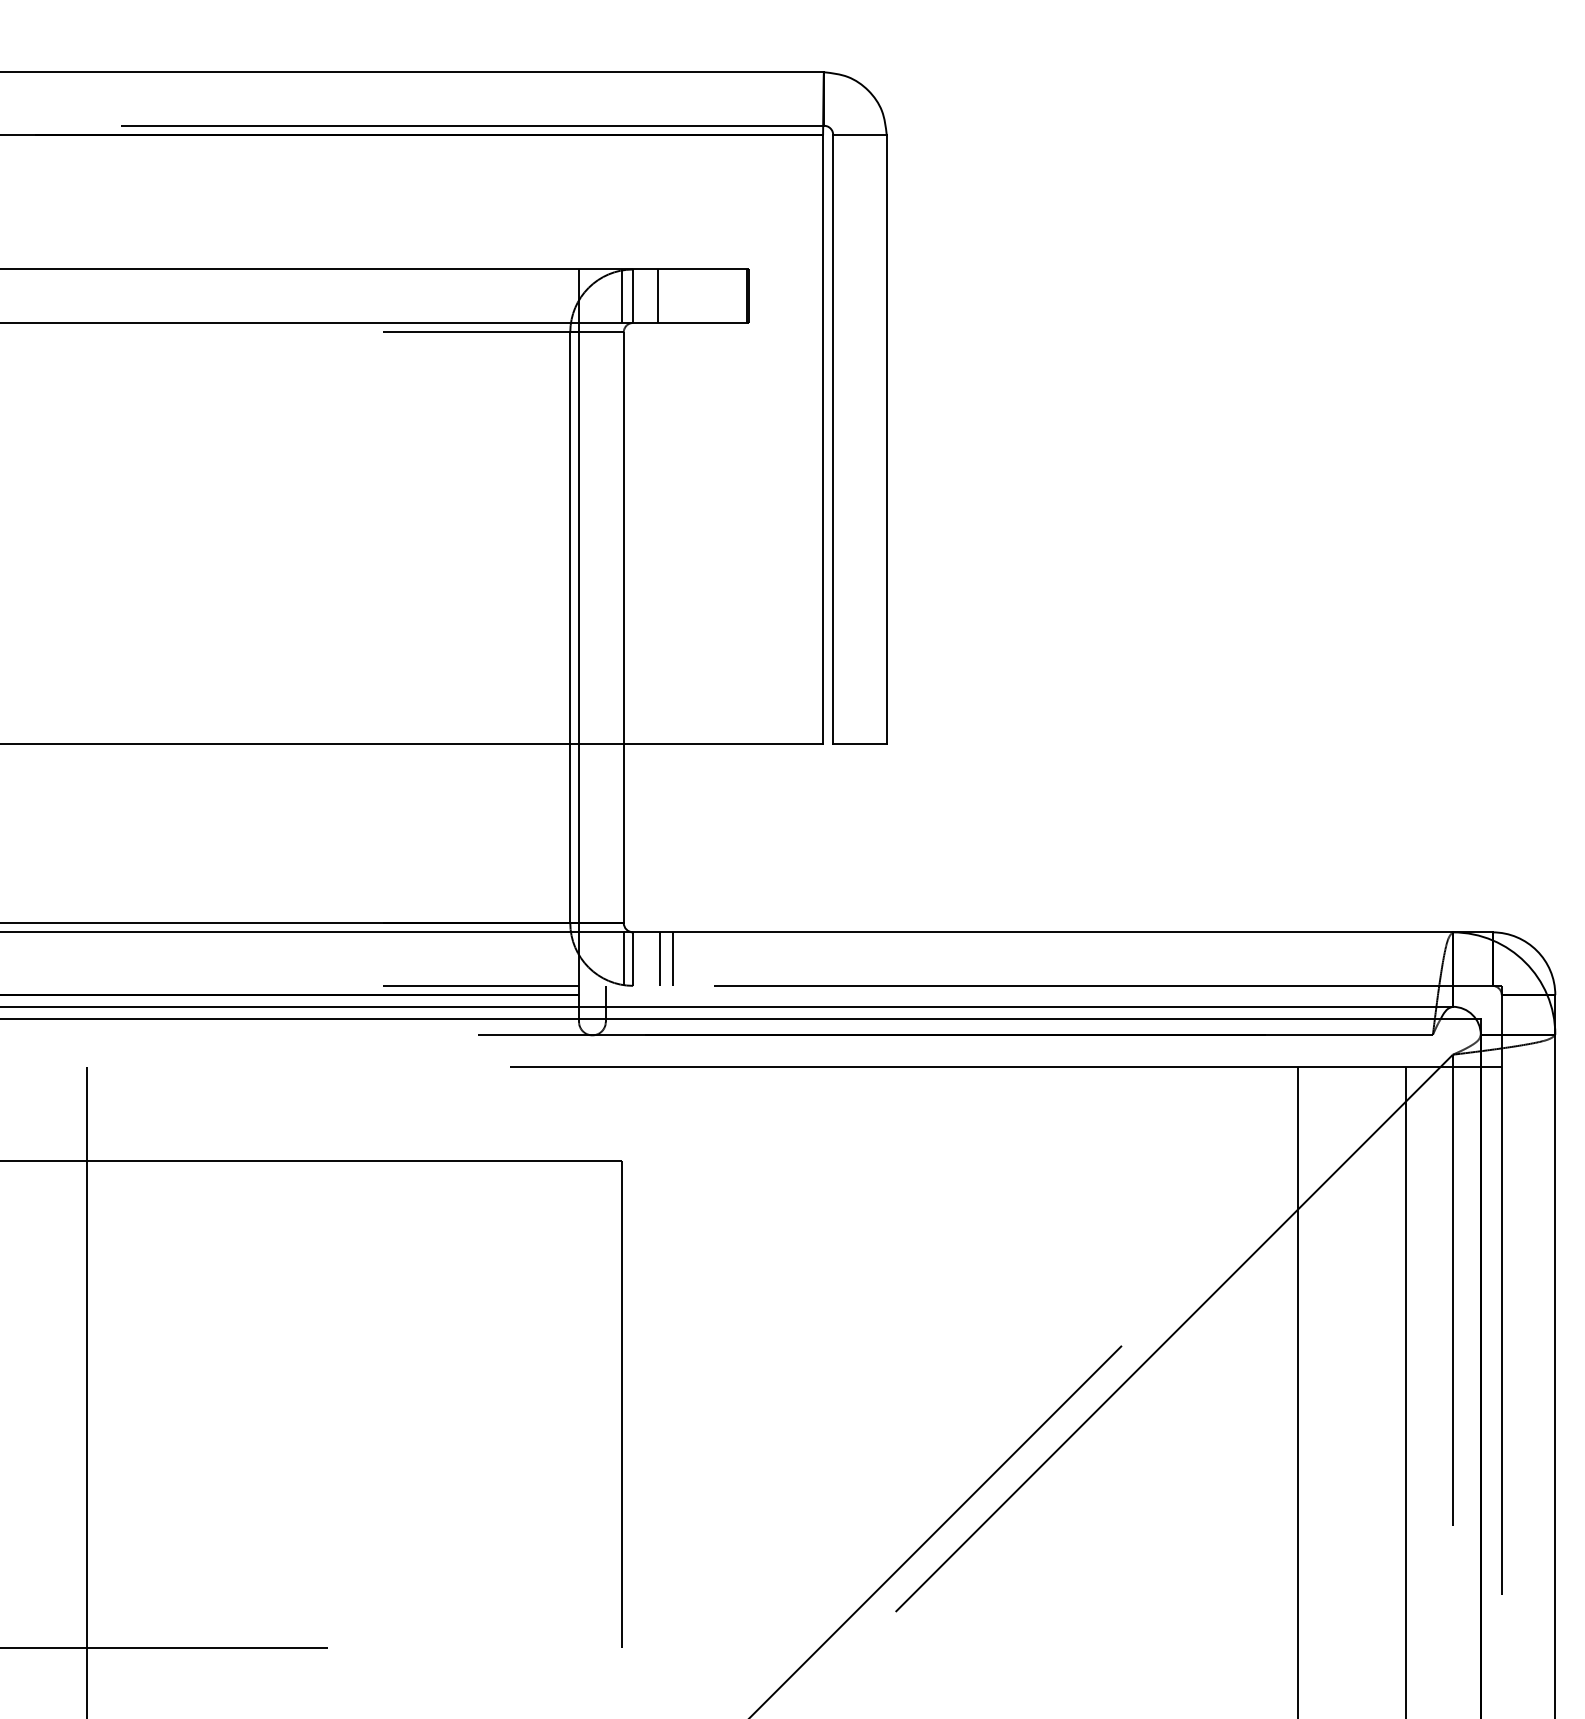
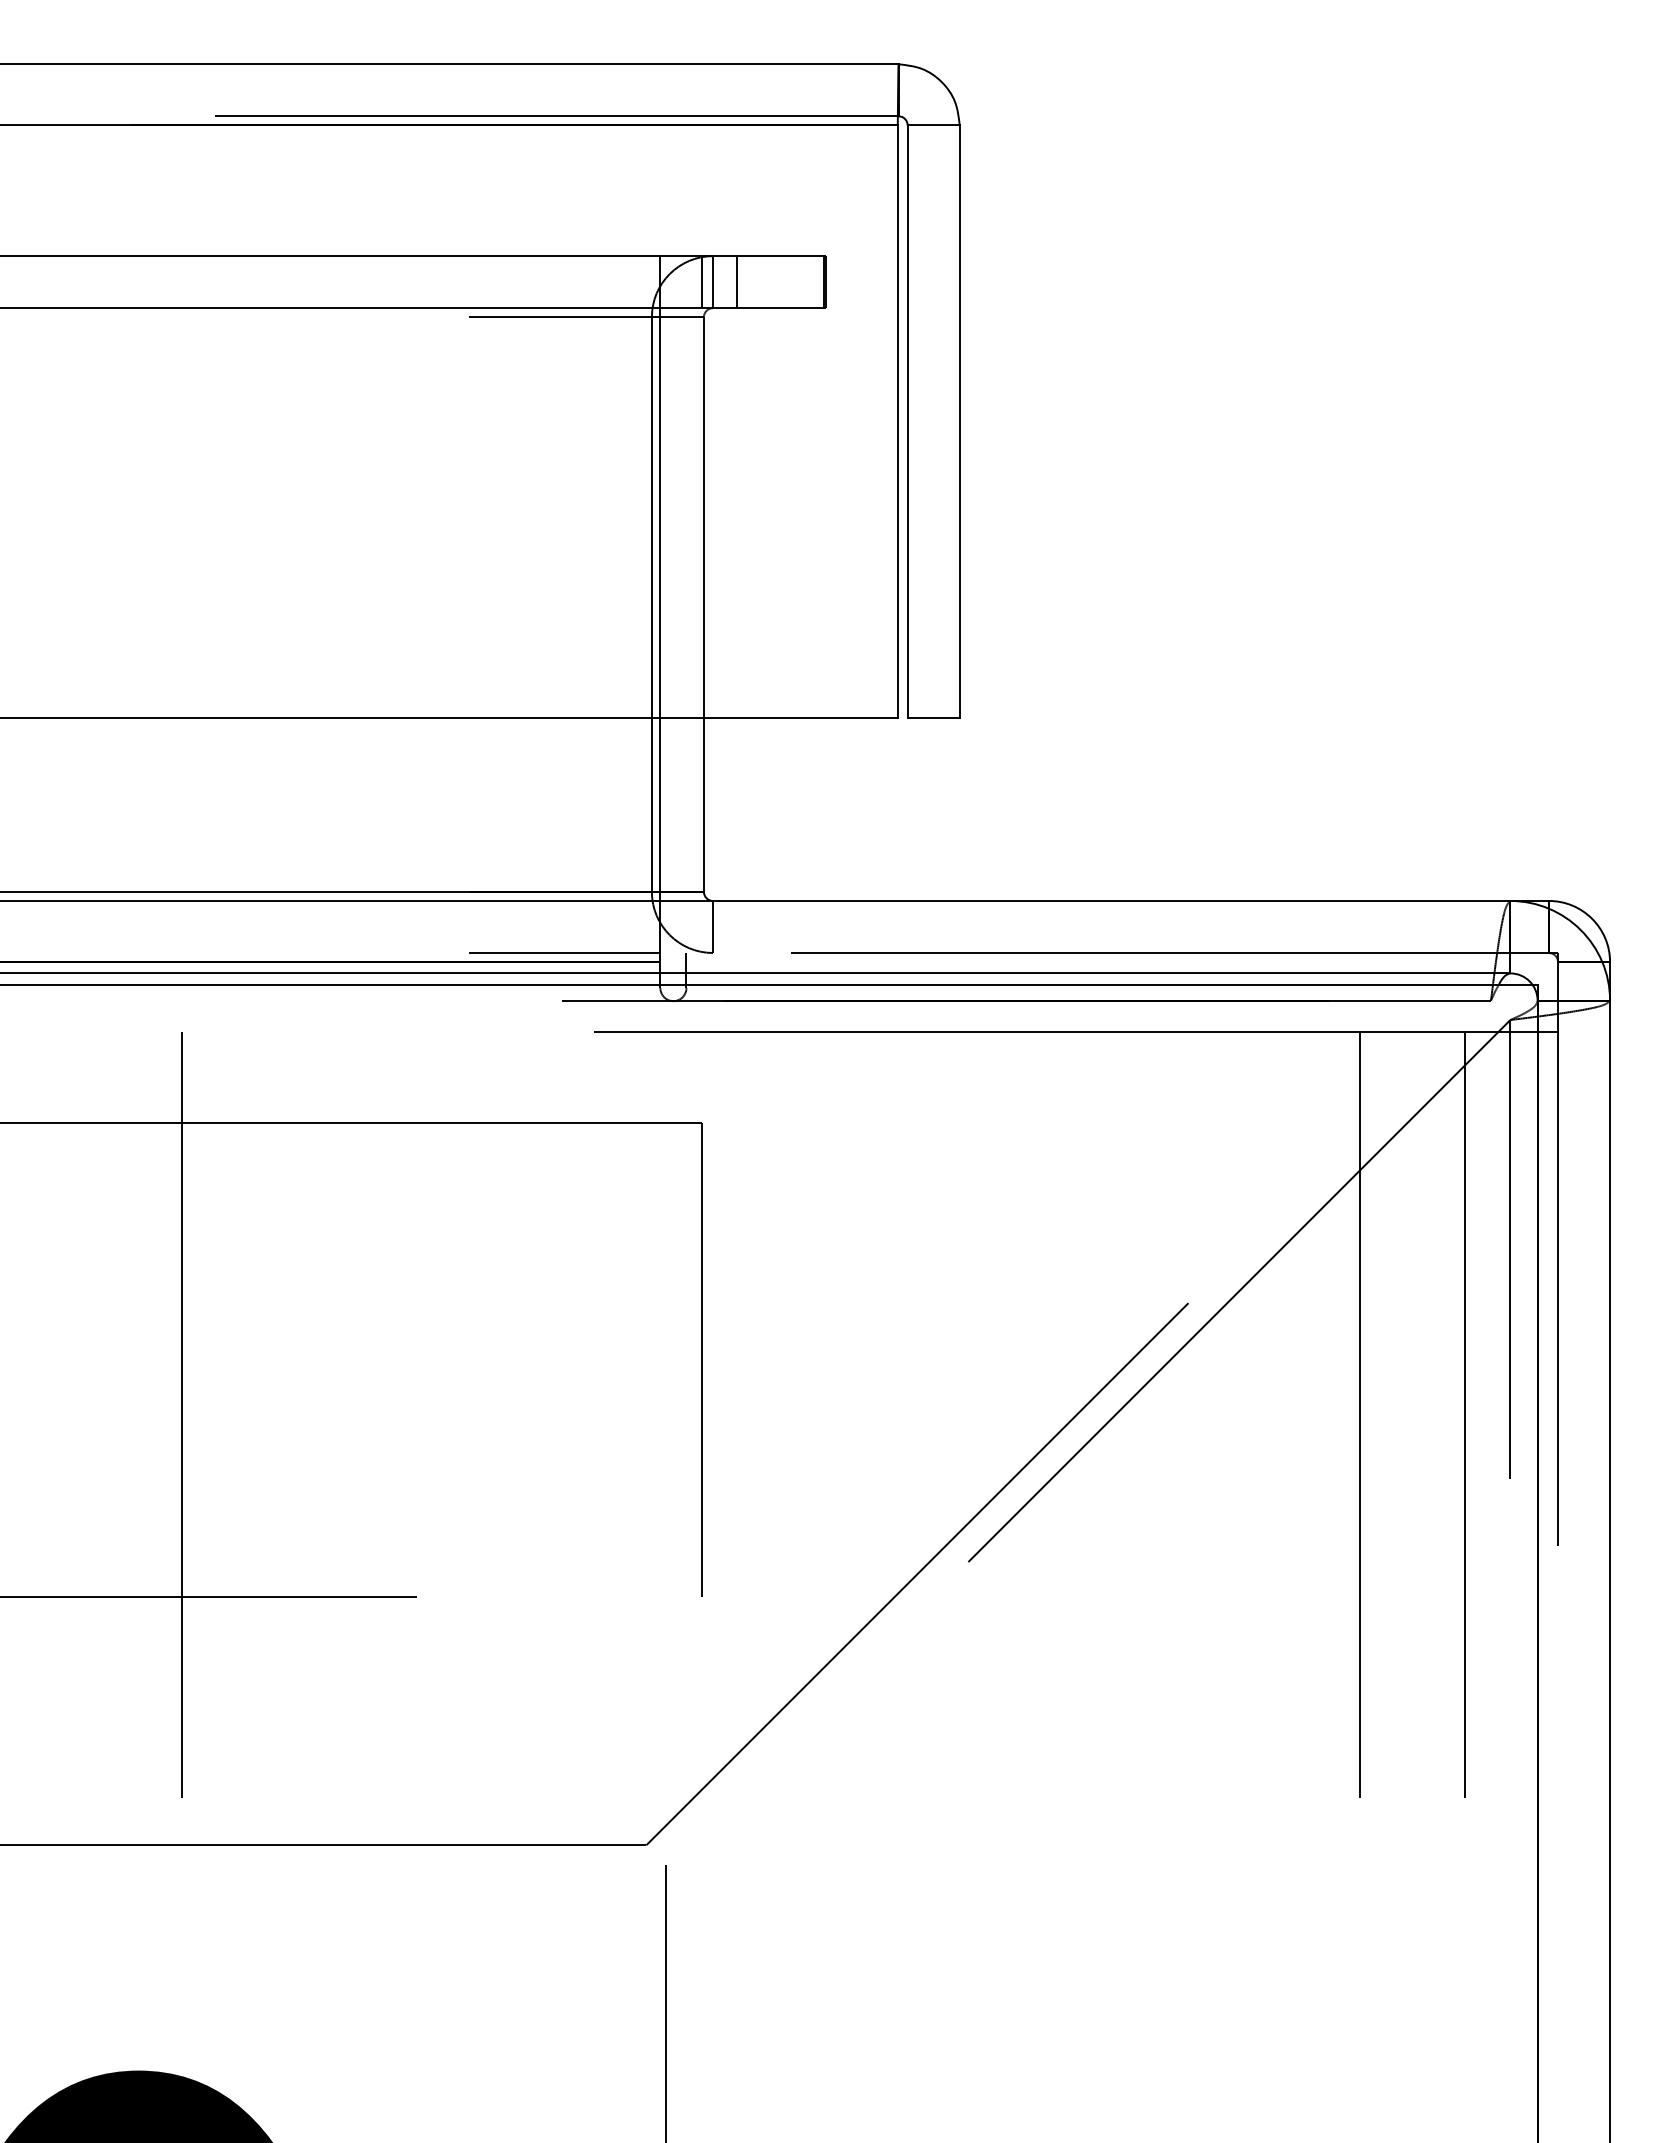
line: (623, 958) -> (703, 926), removed
line: (660, 958) -> (739, 926), removed
line: (673, 958) -> (752, 926), removed

